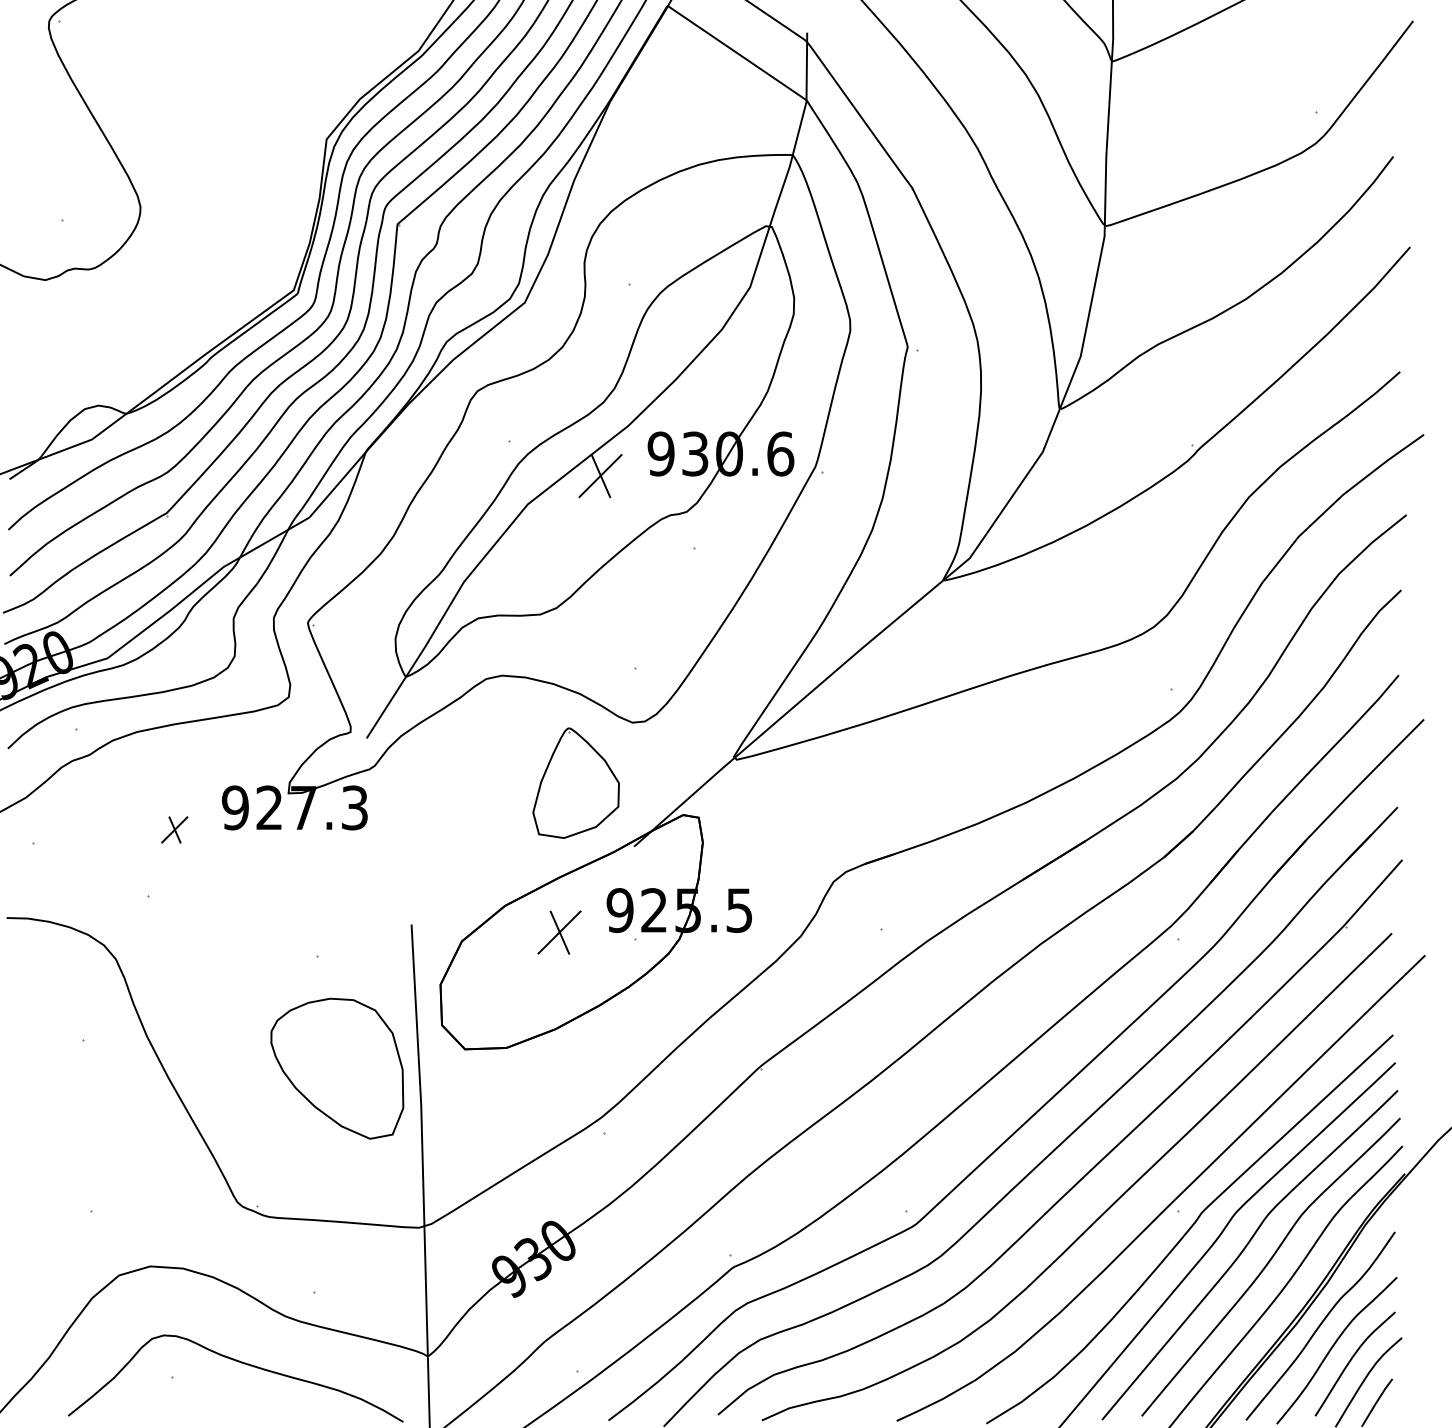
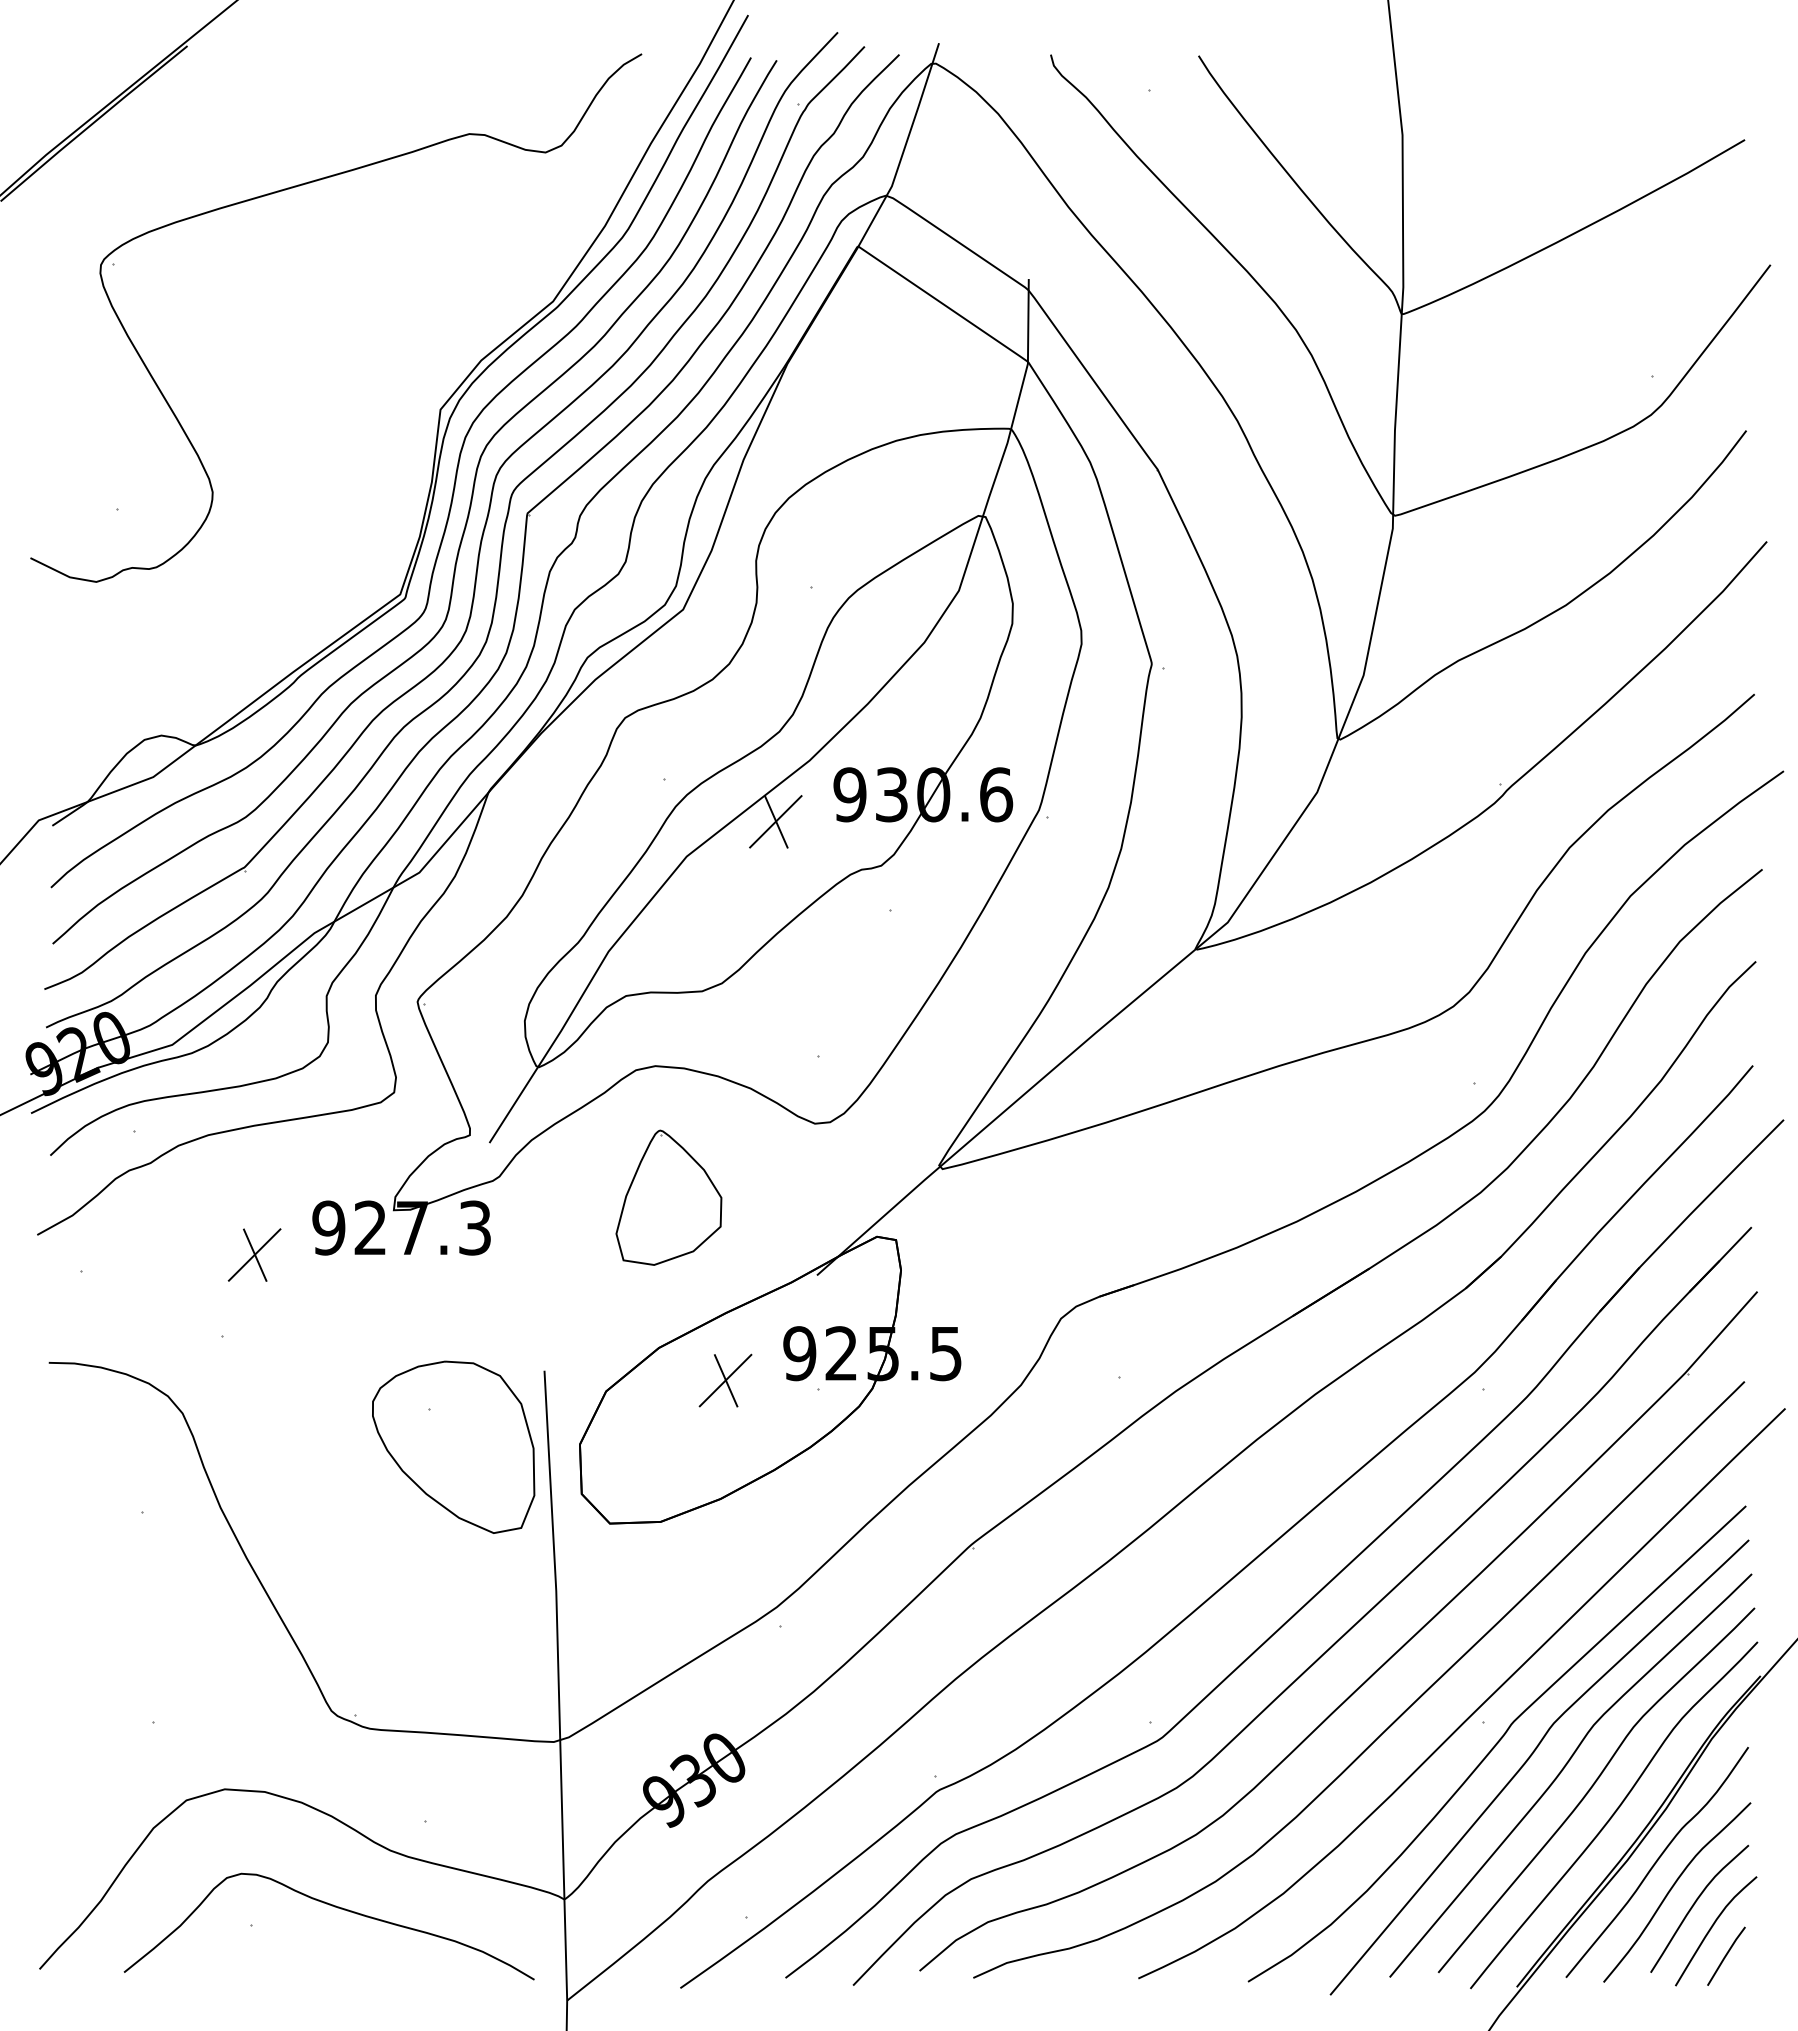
part: (575, 782) -> (668, 1197), moved
part: (174, 829) -> (254, 1254), size x1.67
part: (337, 1068) -> (453, 1446), moved

